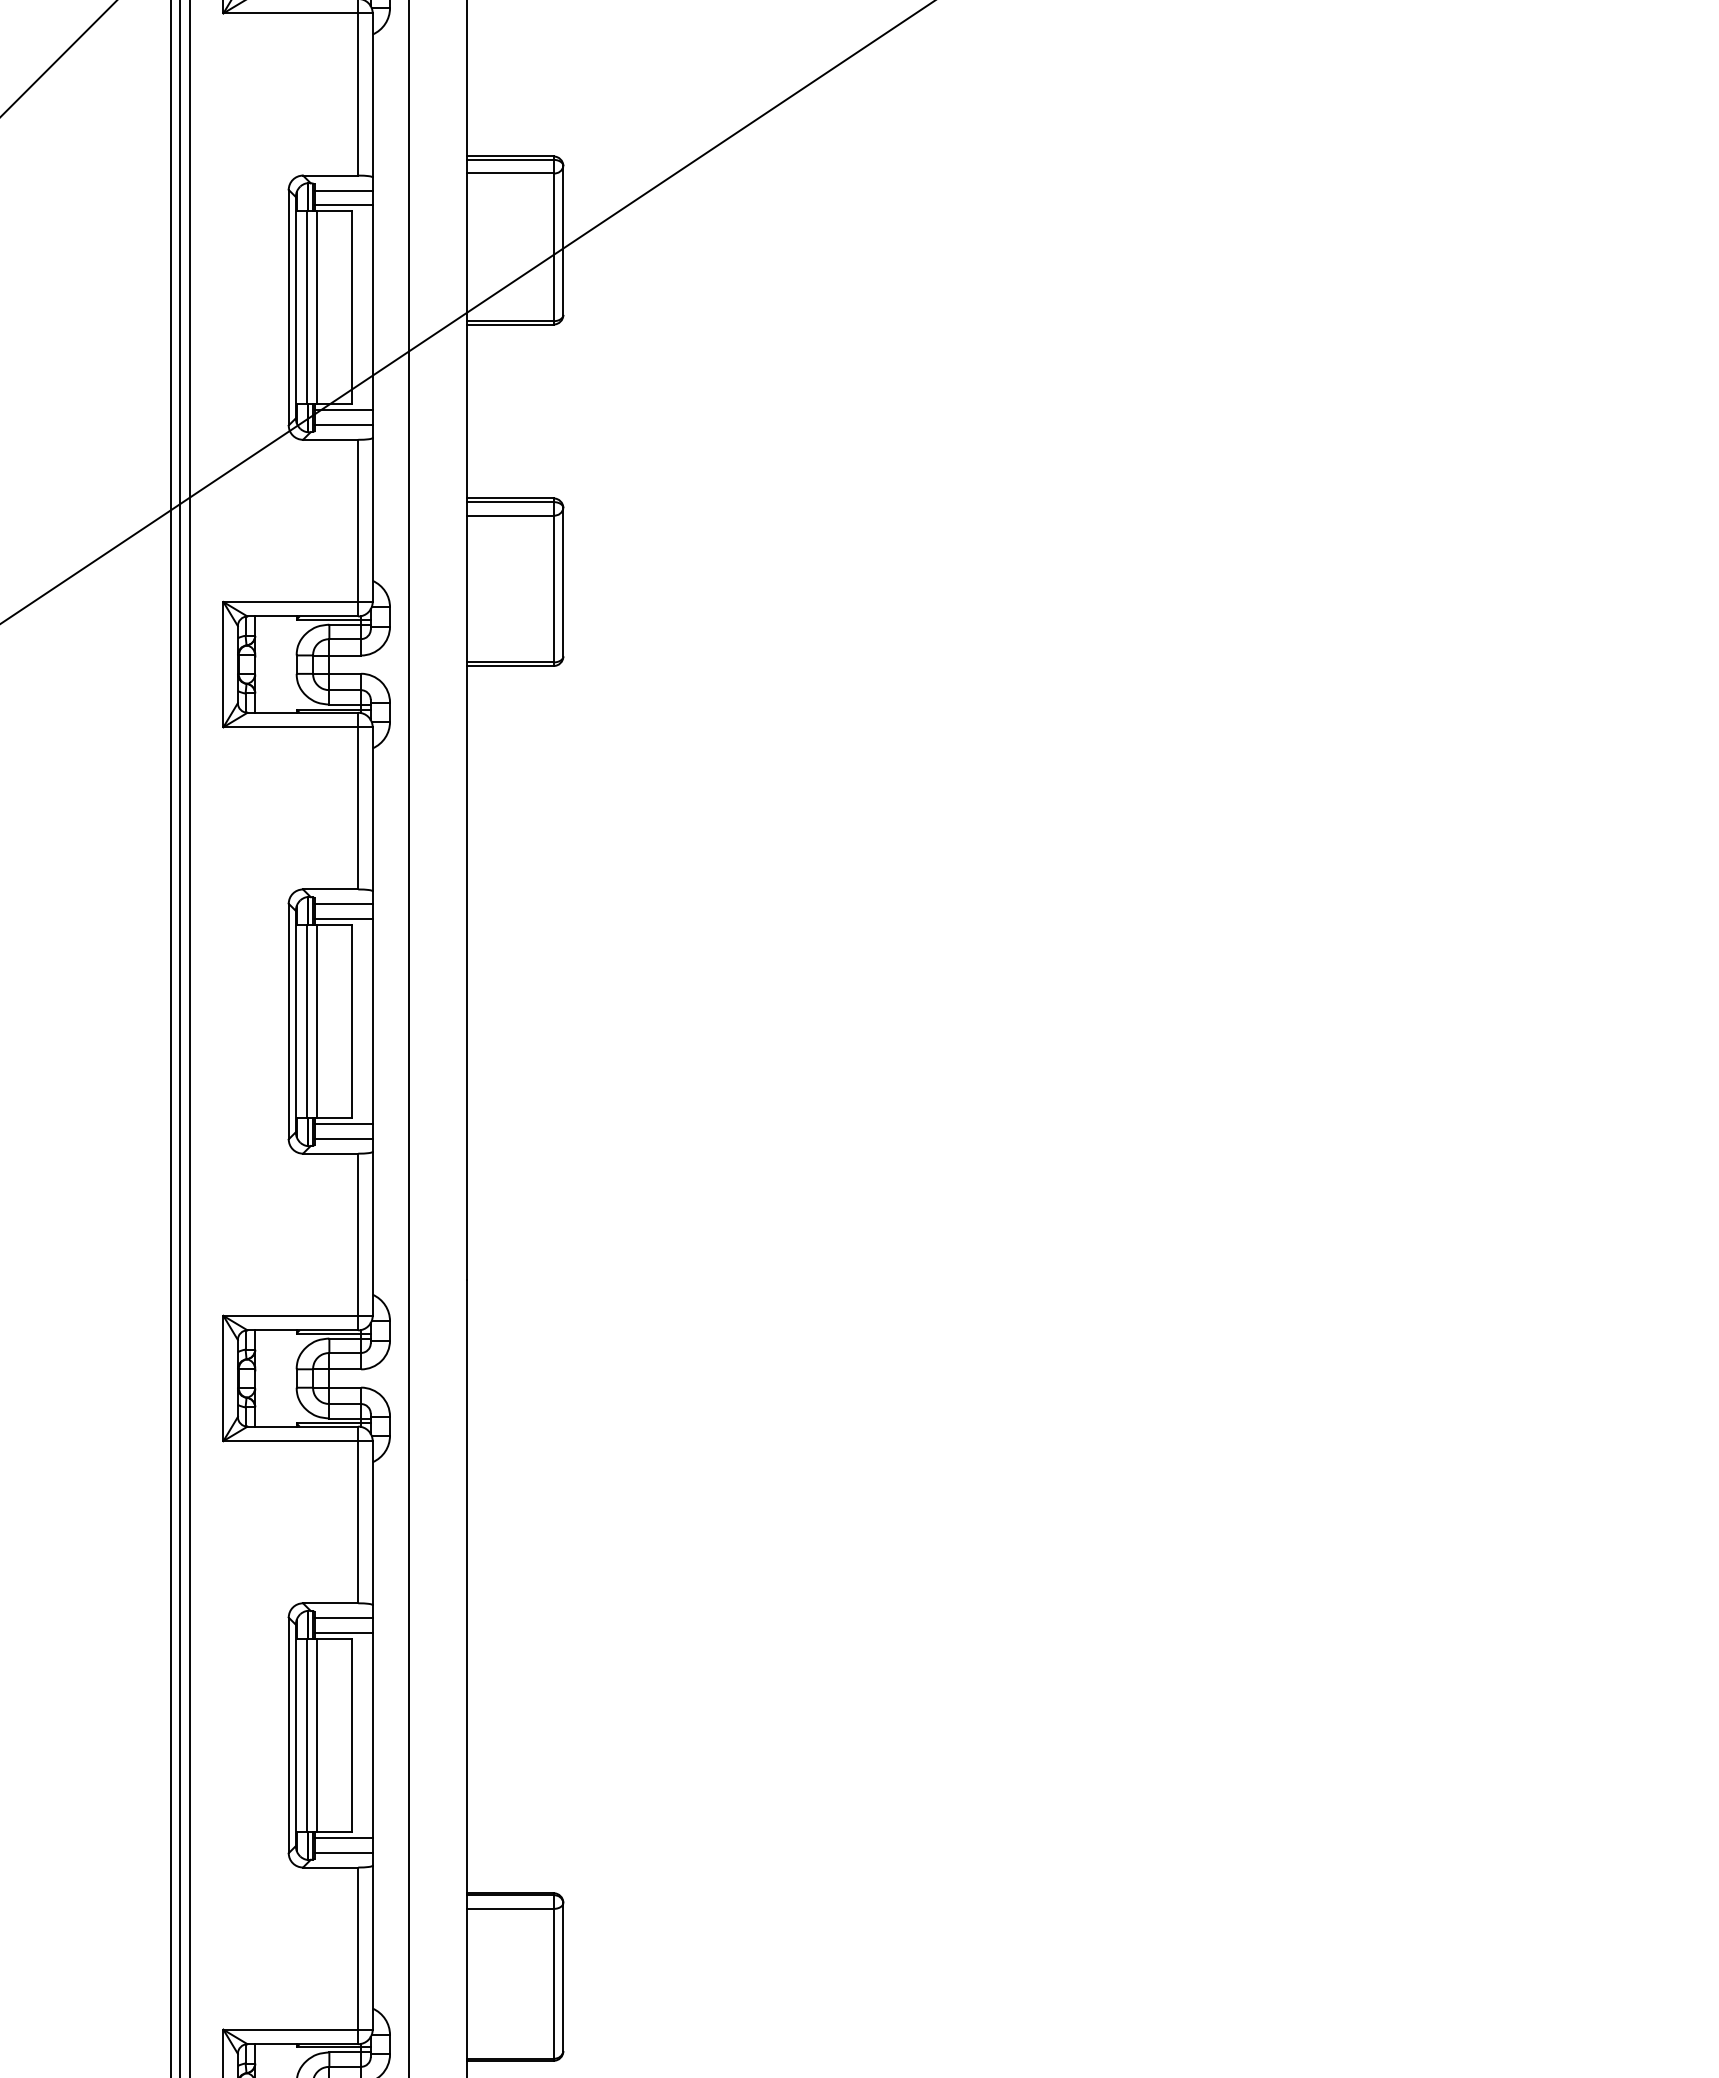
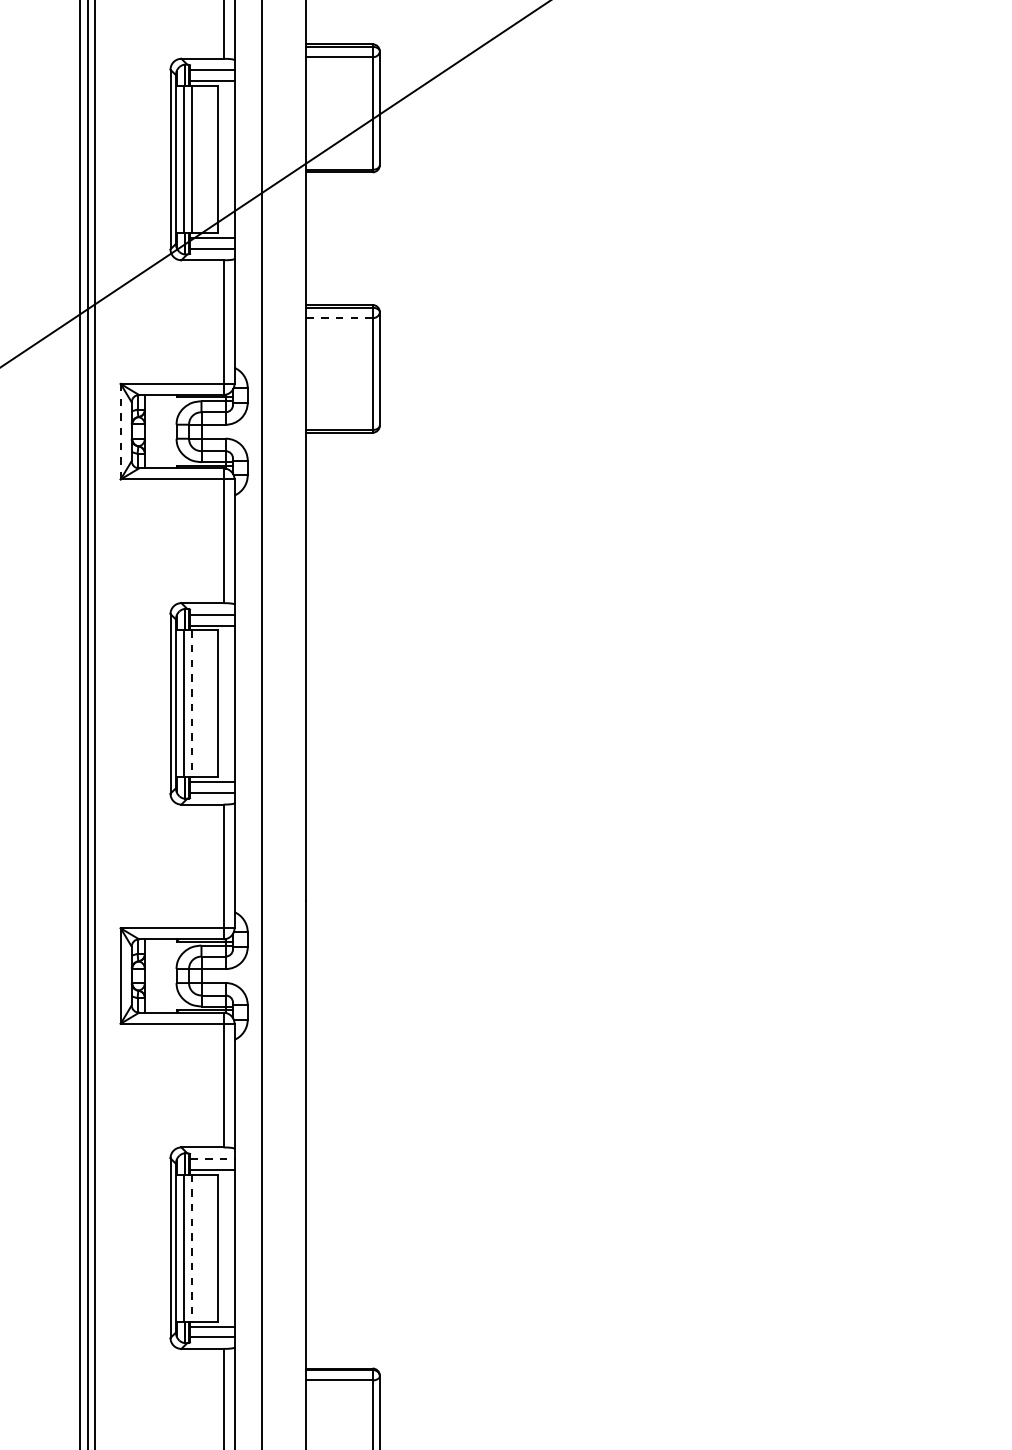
line: (509, 515) -> (338, 317), solid -> dashed
line: (223, 664) -> (120, 431), solid -> dashed
line: (317, 1022) -> (192, 704), solid -> dashed
line: (343, 1618) -> (212, 1159), solid -> dashed
line: (317, 1735) -> (192, 1248), solid -> dashed

